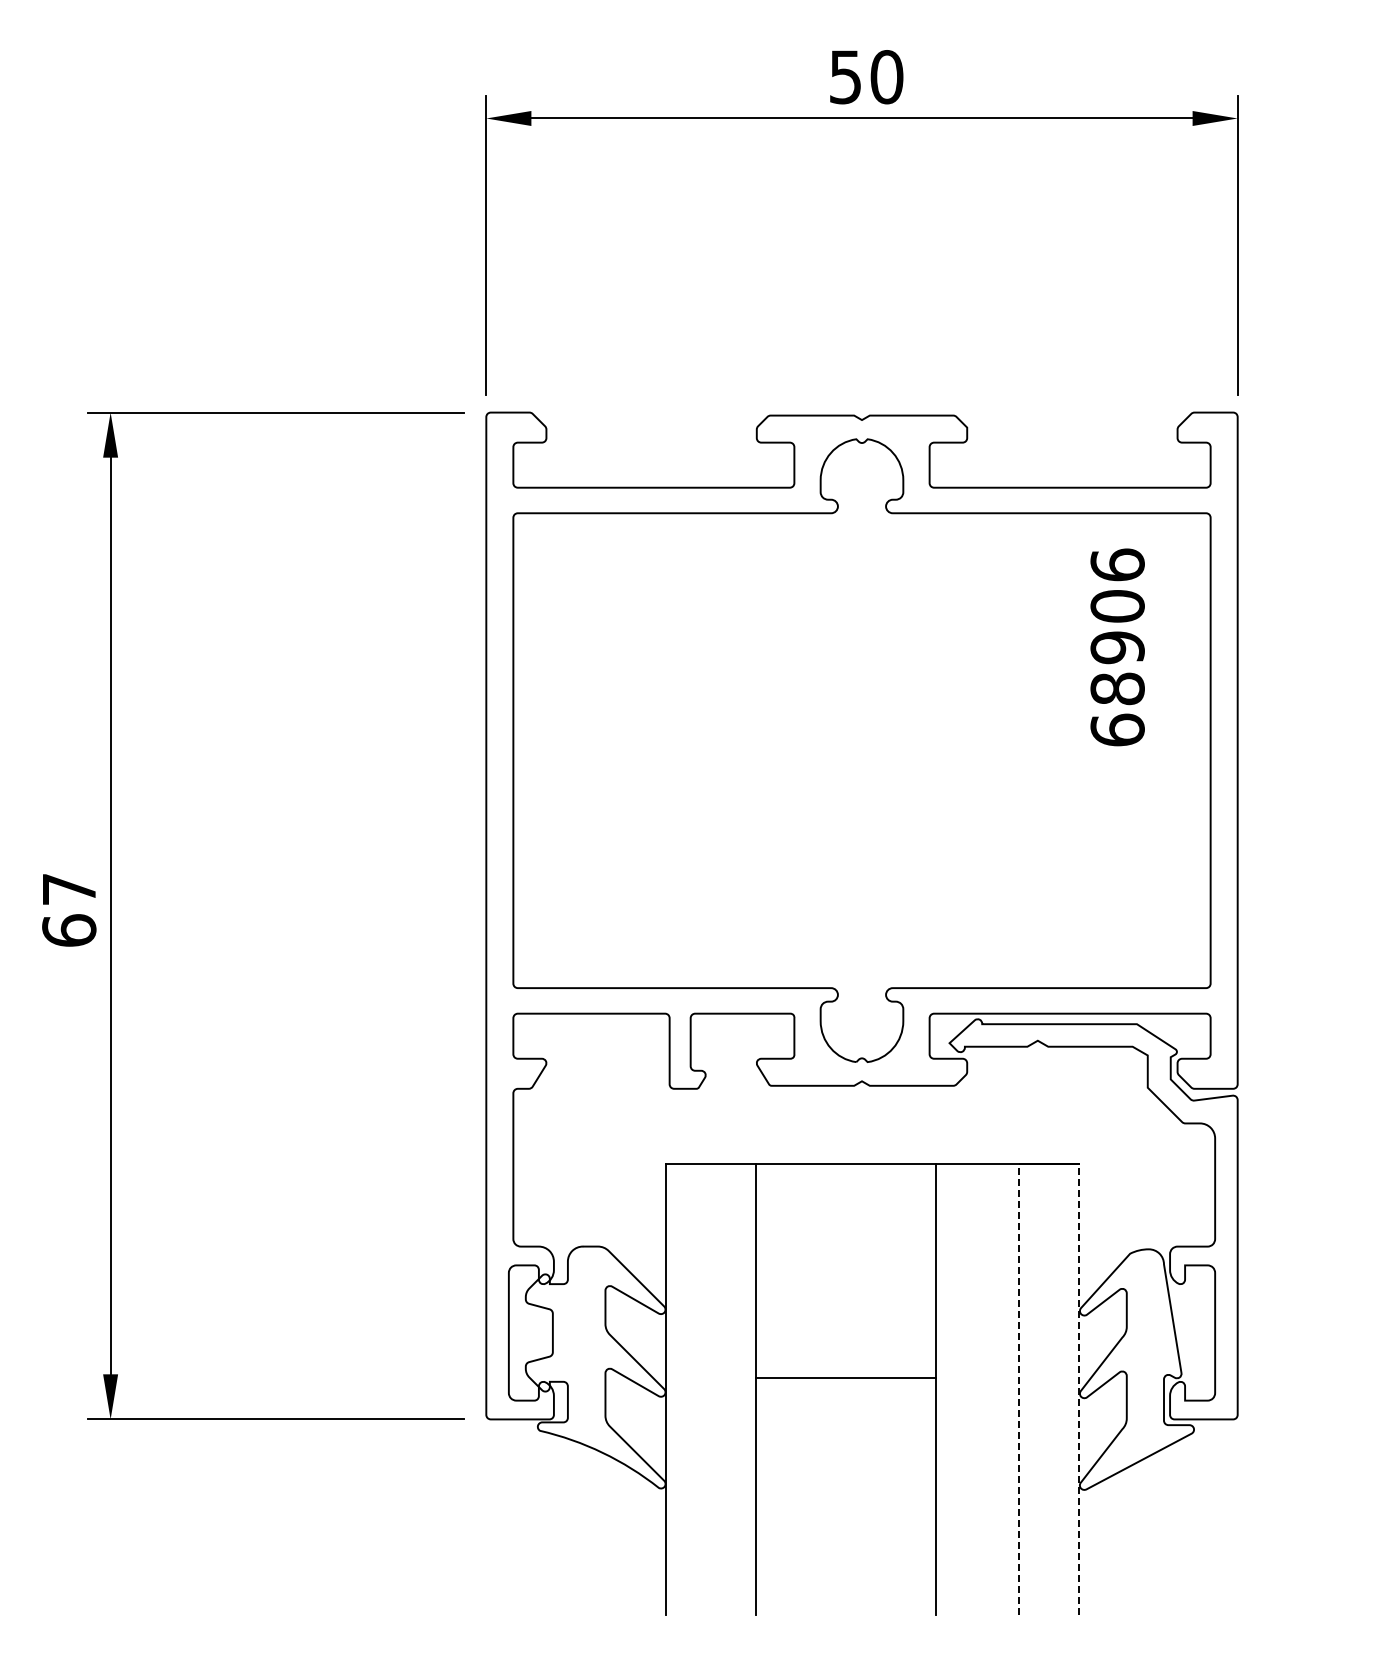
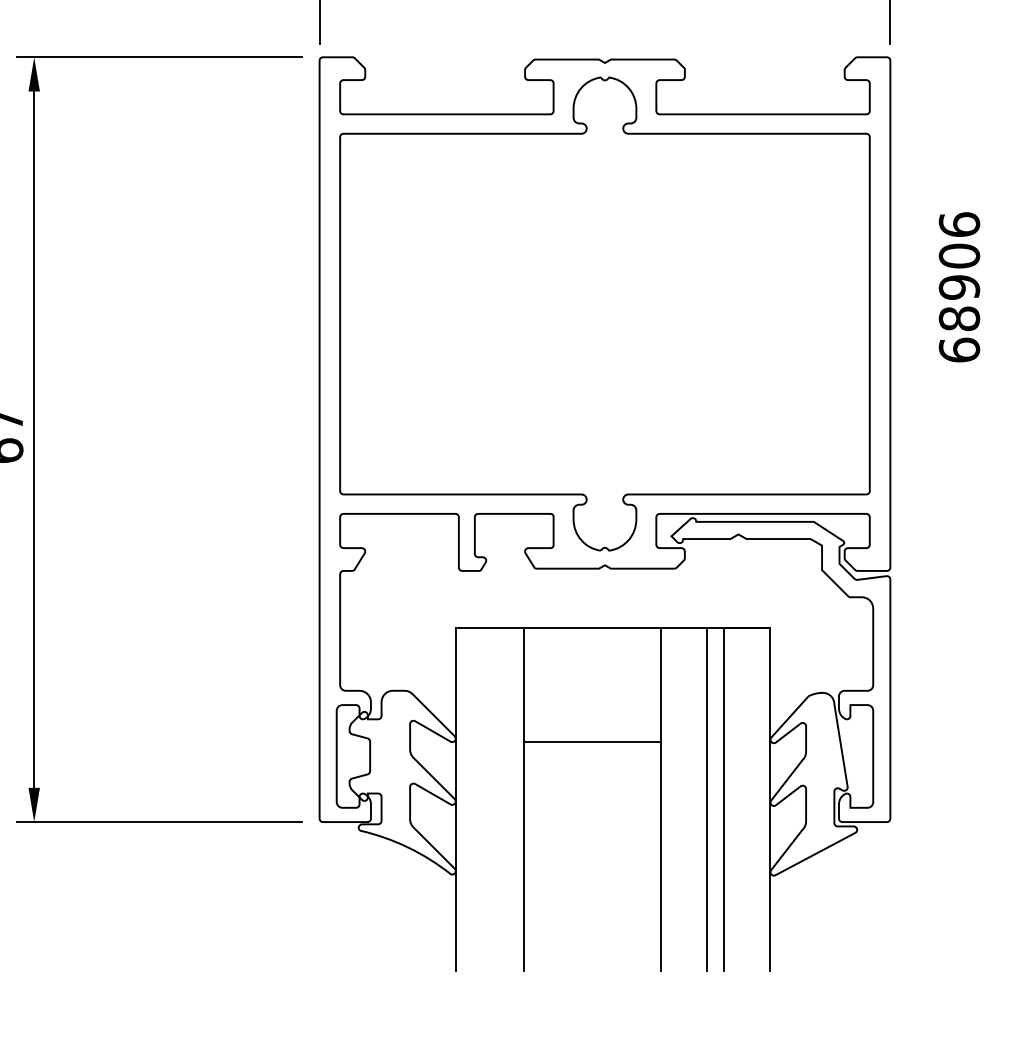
text: (1117, 647) -> (959, 287), moved
line: (845, 1377) -> (592, 742), moved
line: (996, 1389) -> (707, 799), added
line: (1018, 1389) -> (723, 799), dashed -> solid
line: (1079, 1389) -> (770, 799), dashed -> solid

